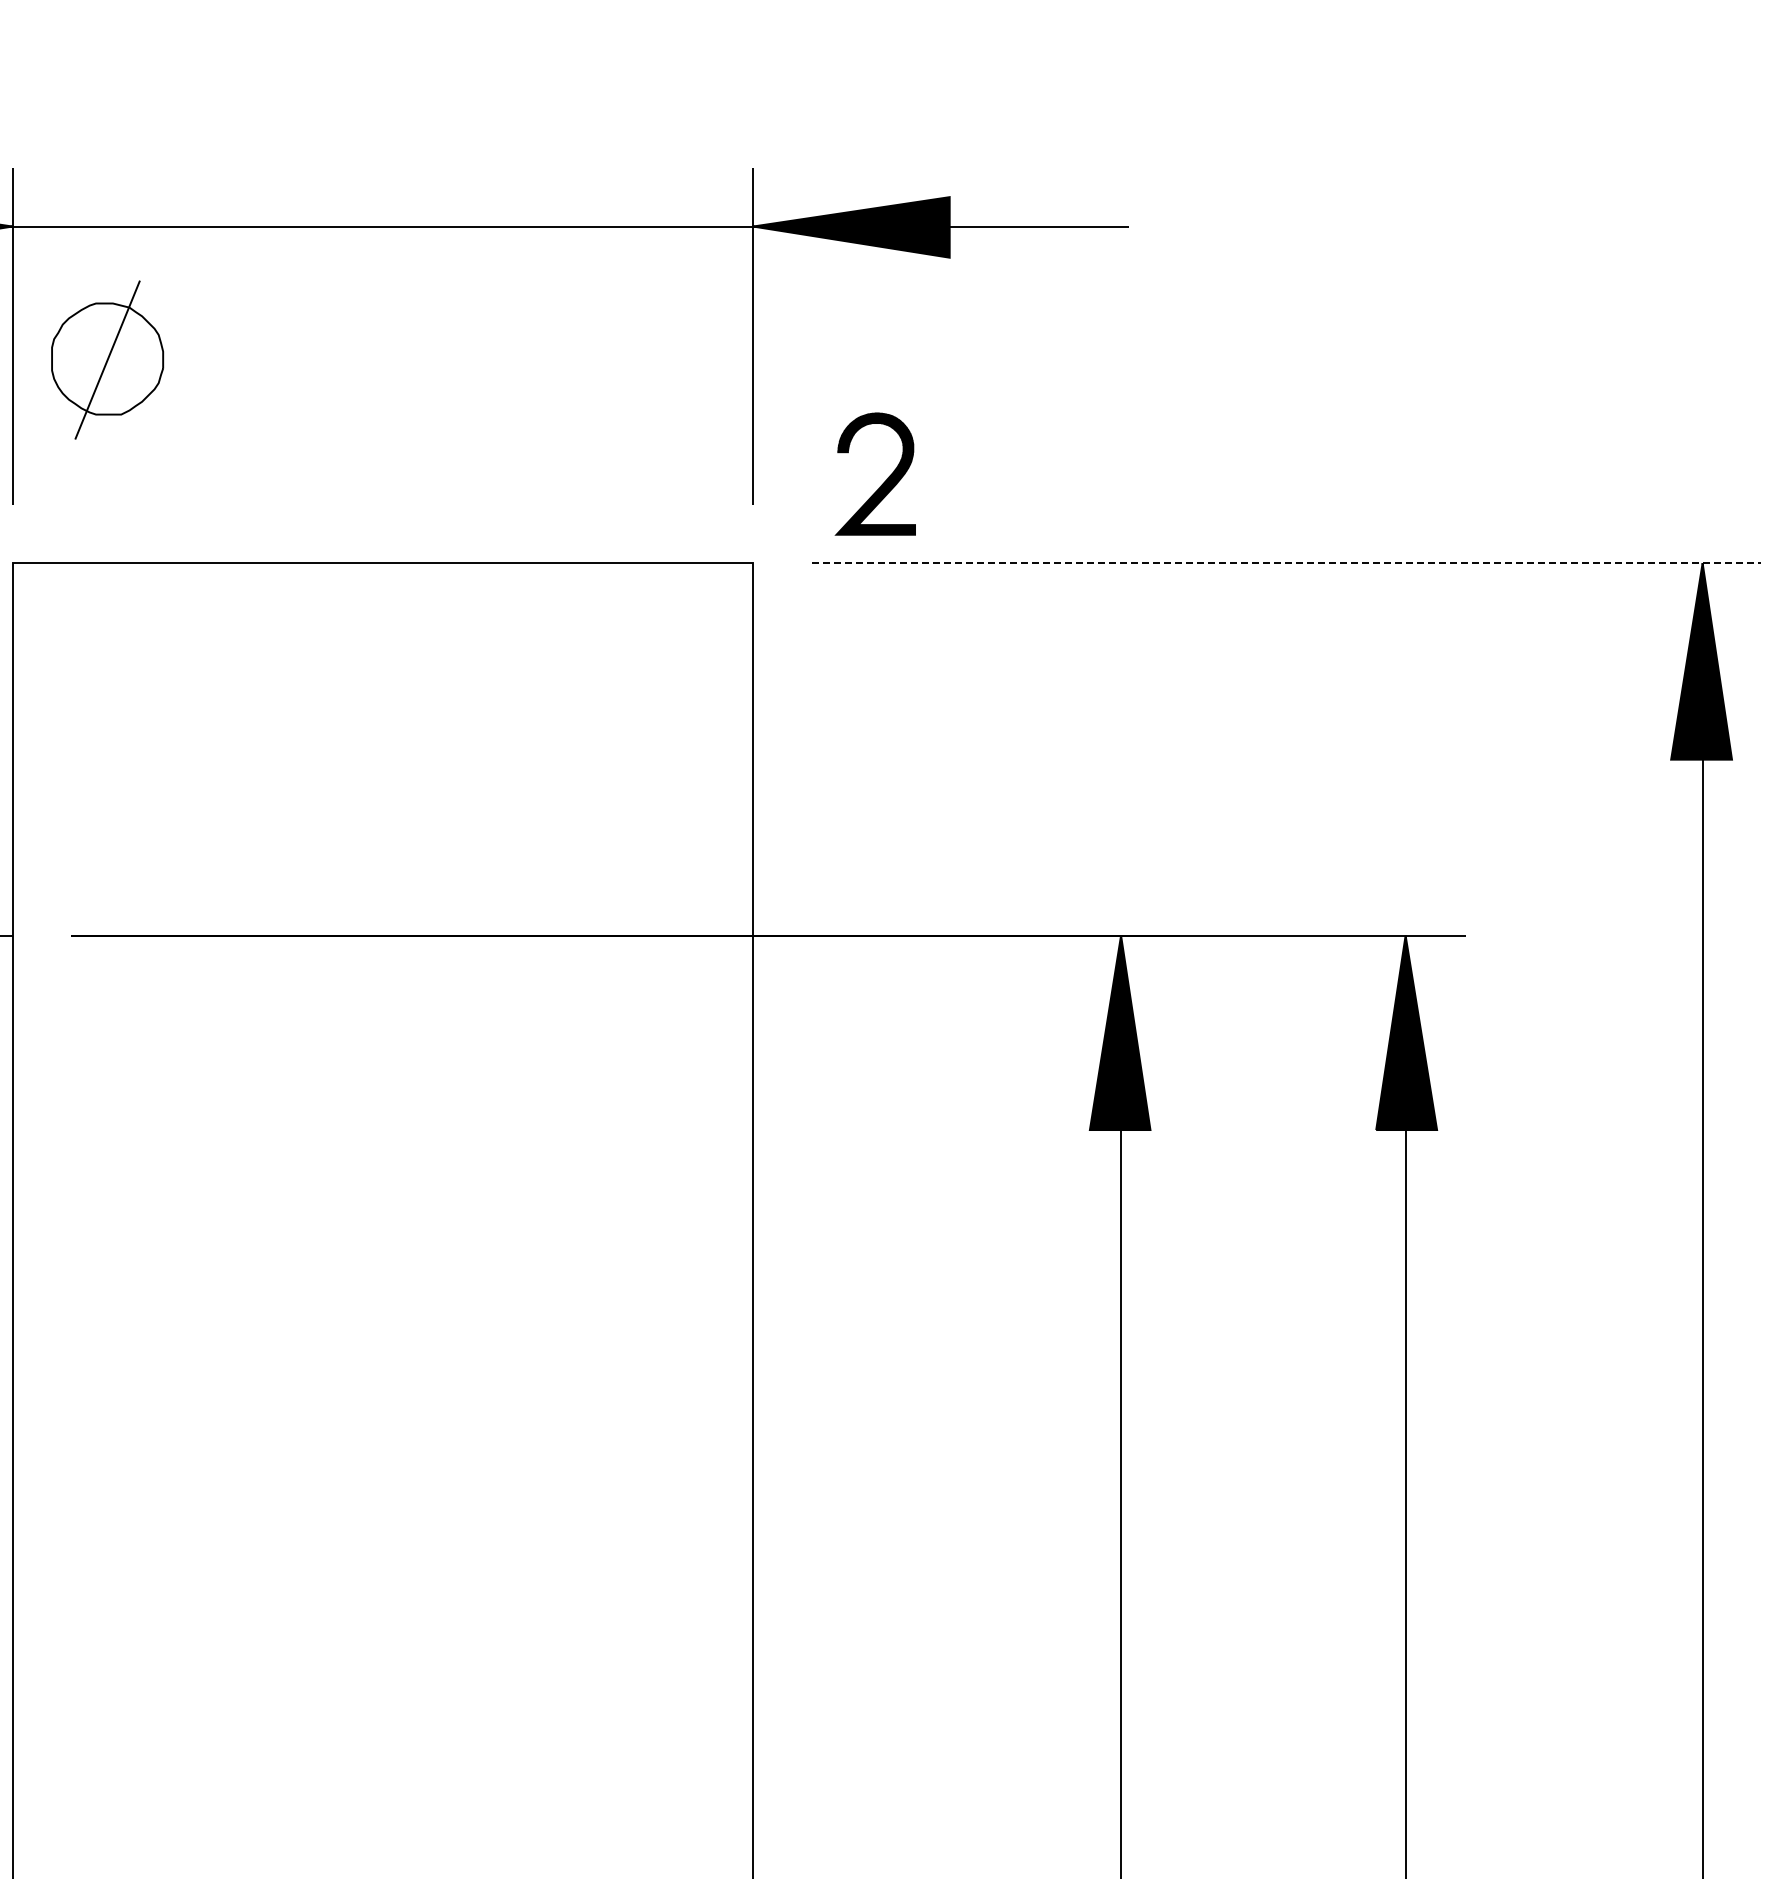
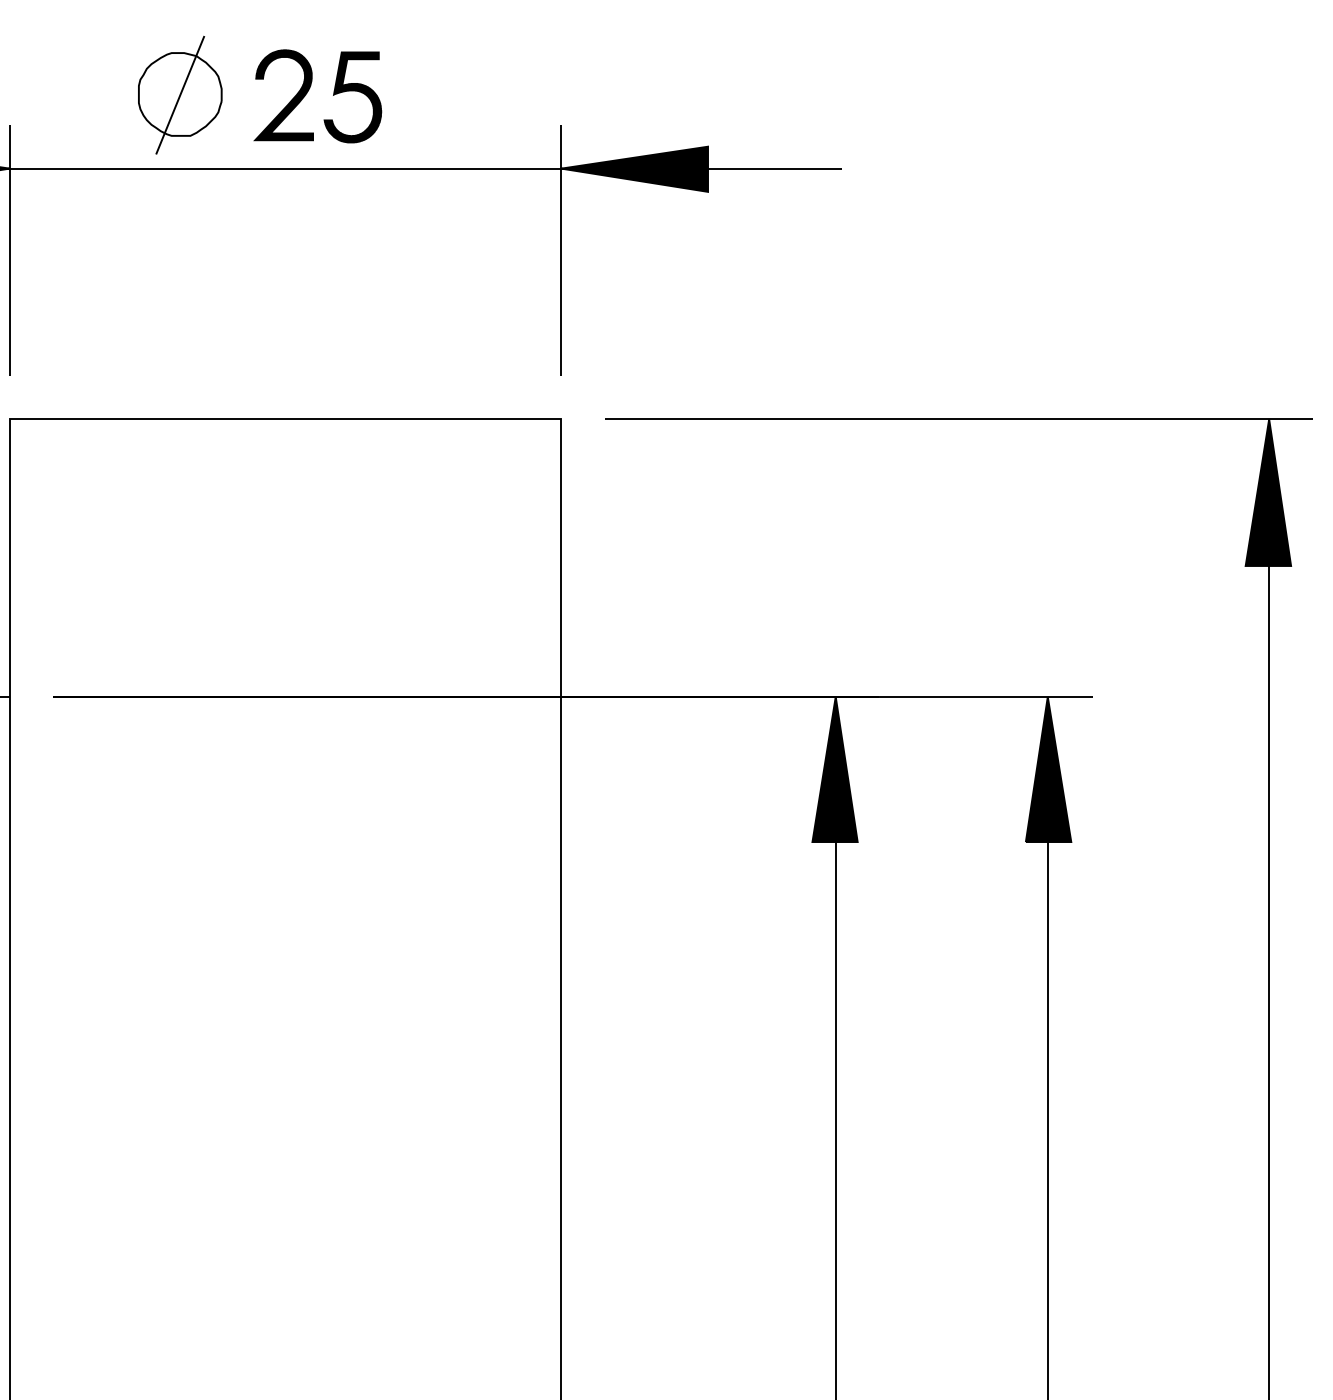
part: (476, 123) -> (355, 91), added
part: (107, 359) -> (180, 94), moved
part: (883, 482) -> (289, 101), moved
line: (1286, 563) -> (959, 419), dashed -> solid

